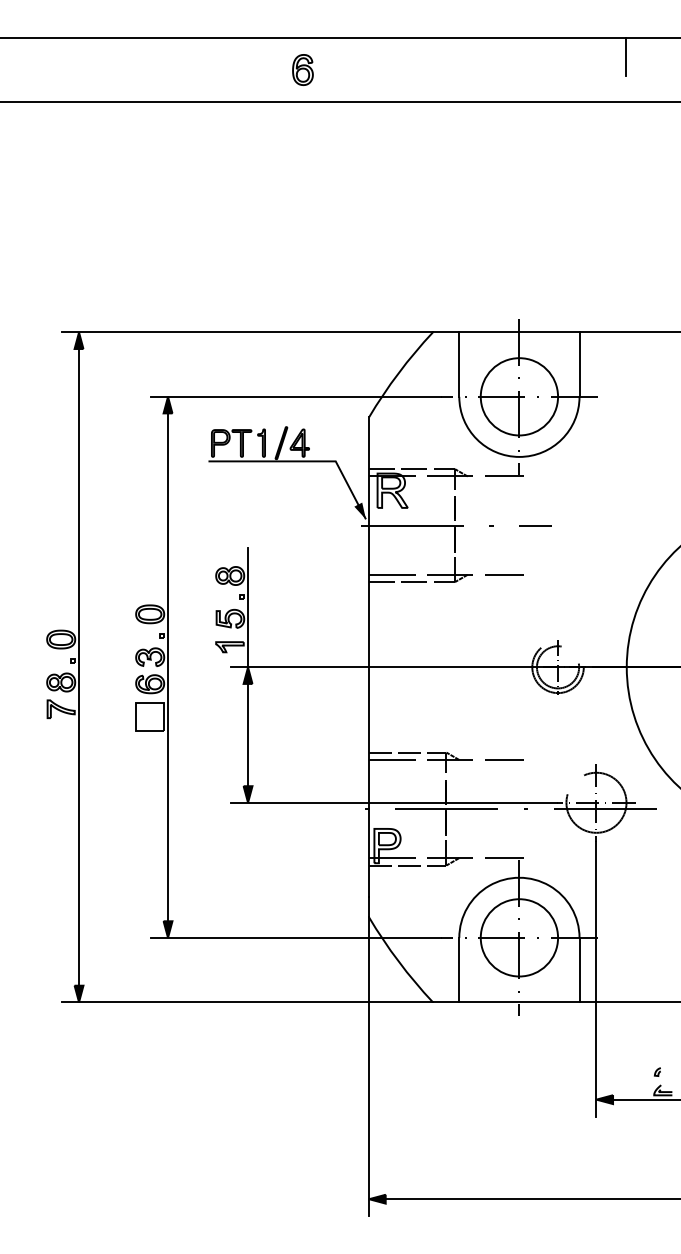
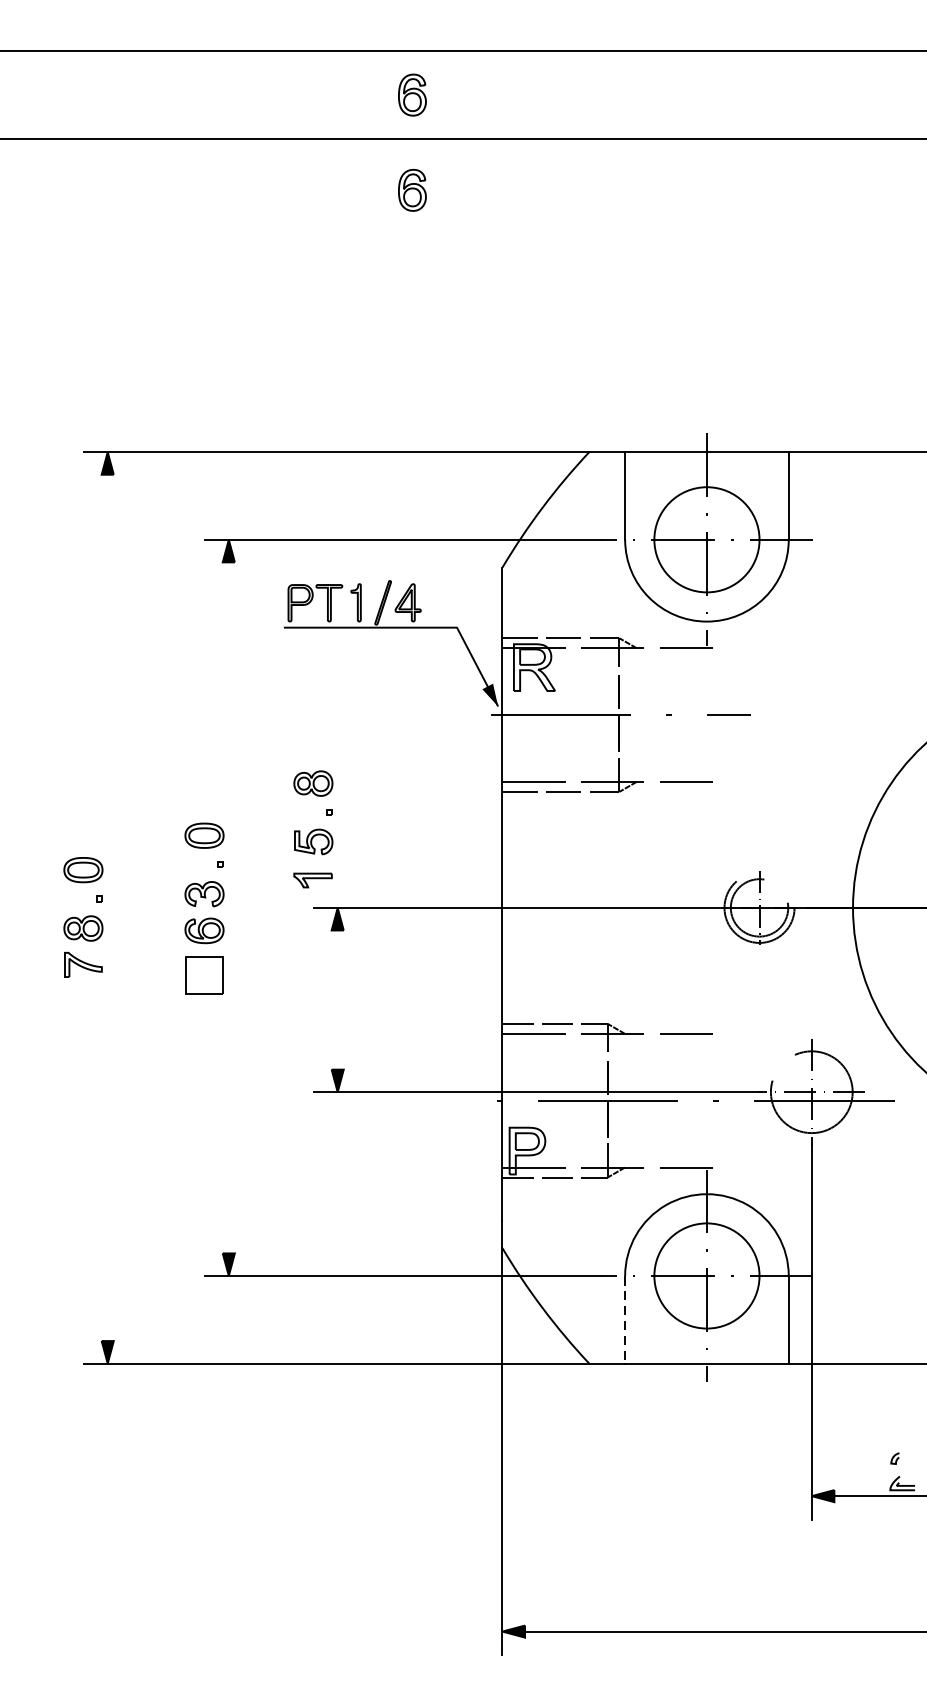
line: (626, 56) -> (852, 76), removed
part: (302, 139) -> (411, 189), added
line: (248, 607) -> (338, 826), removed
line: (79, 667) -> (108, 908), removed
line: (168, 667) -> (229, 908), removed
line: (248, 734) -> (338, 999), removed
line: (459, 970) -> (625, 1320), solid -> dashed

